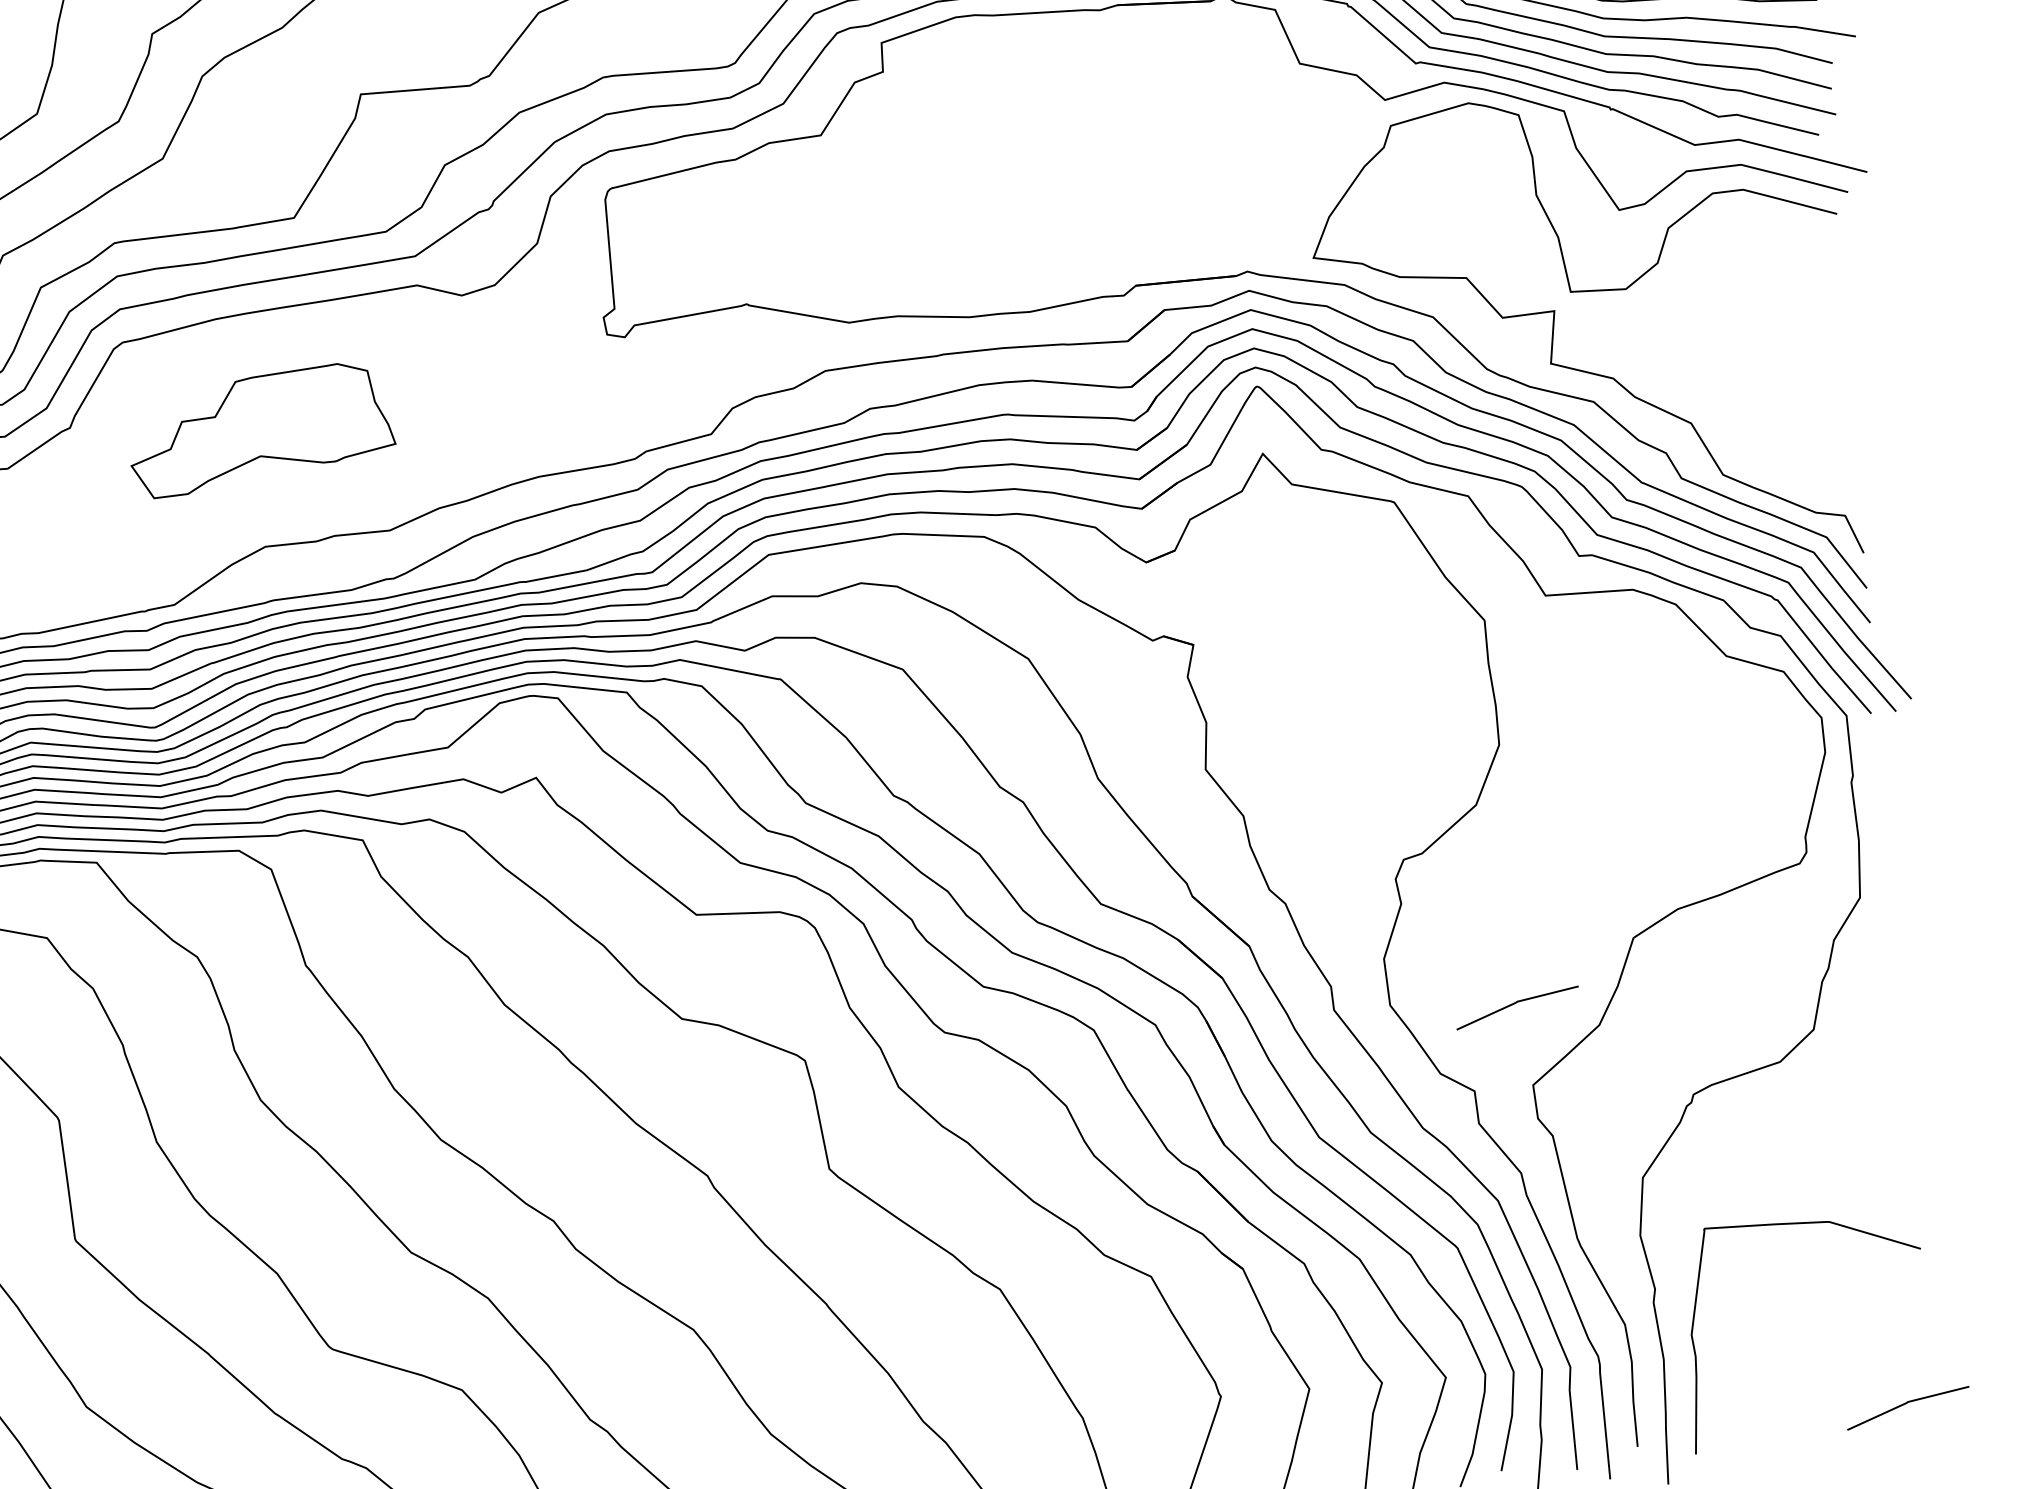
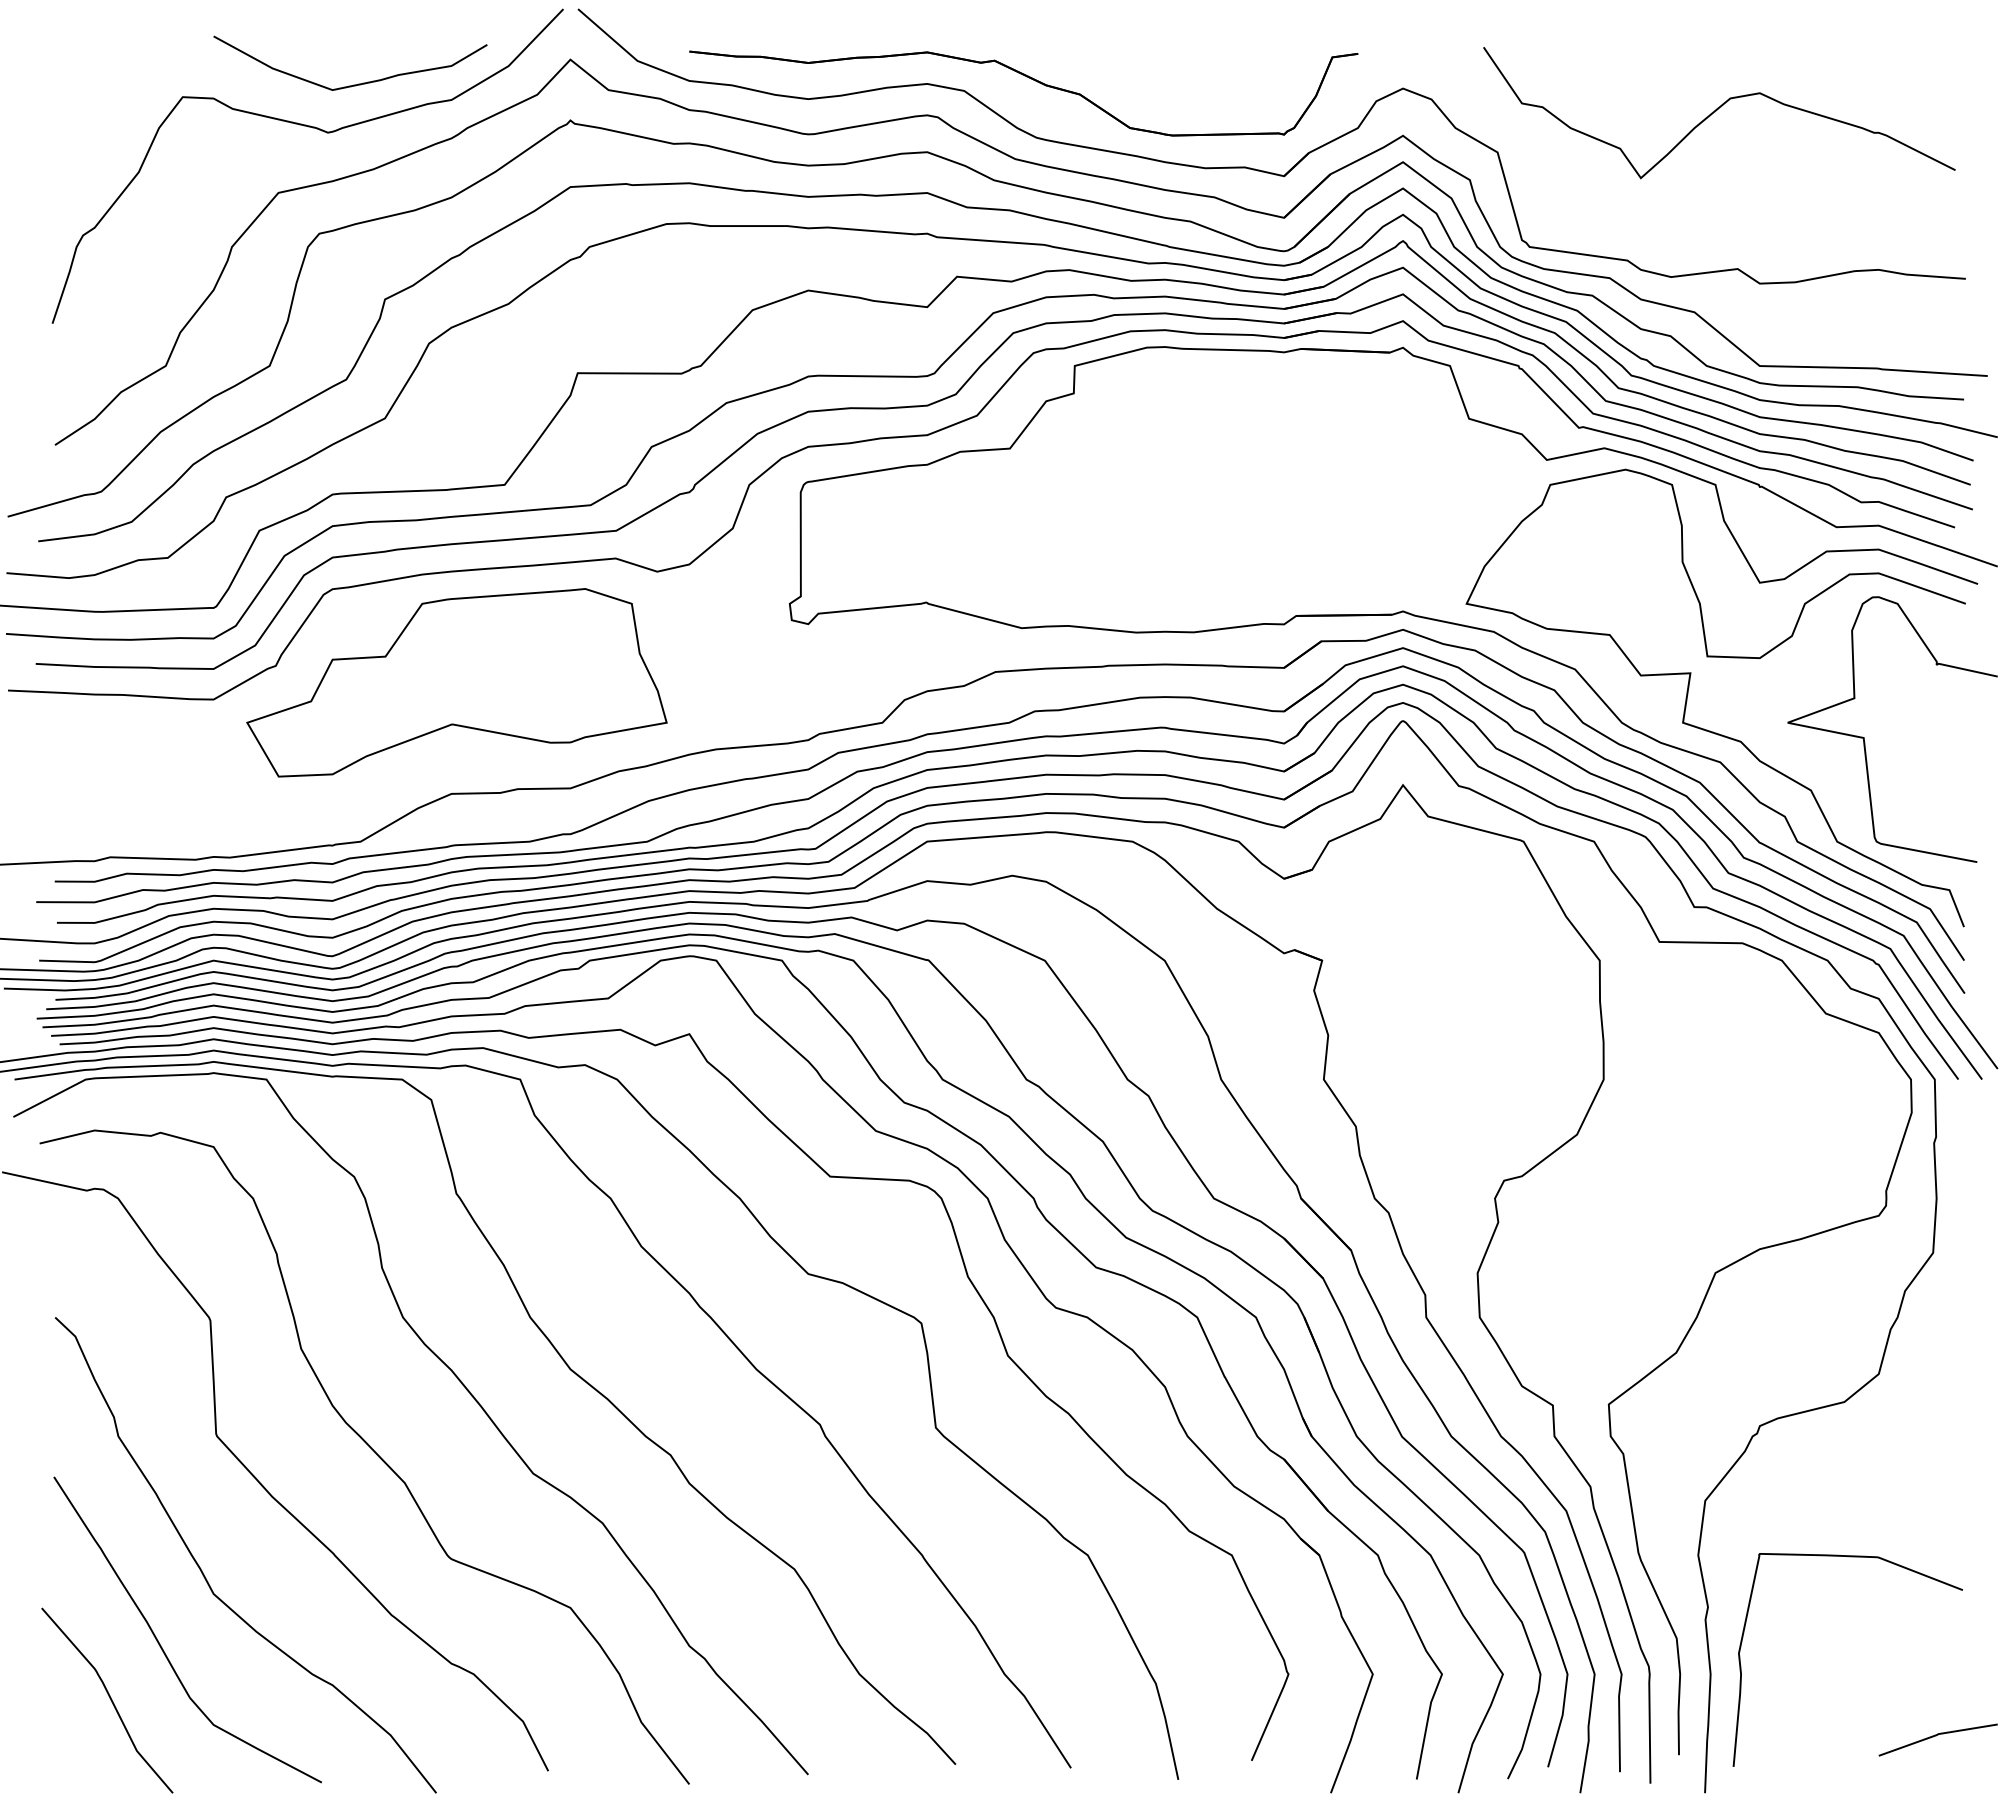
curve: (1742, 363) -> (1864, 737), added
part: (260, 429) -> (456, 682), size x1.67
line: (1515, 1004) -> (1598, 1326), removed

